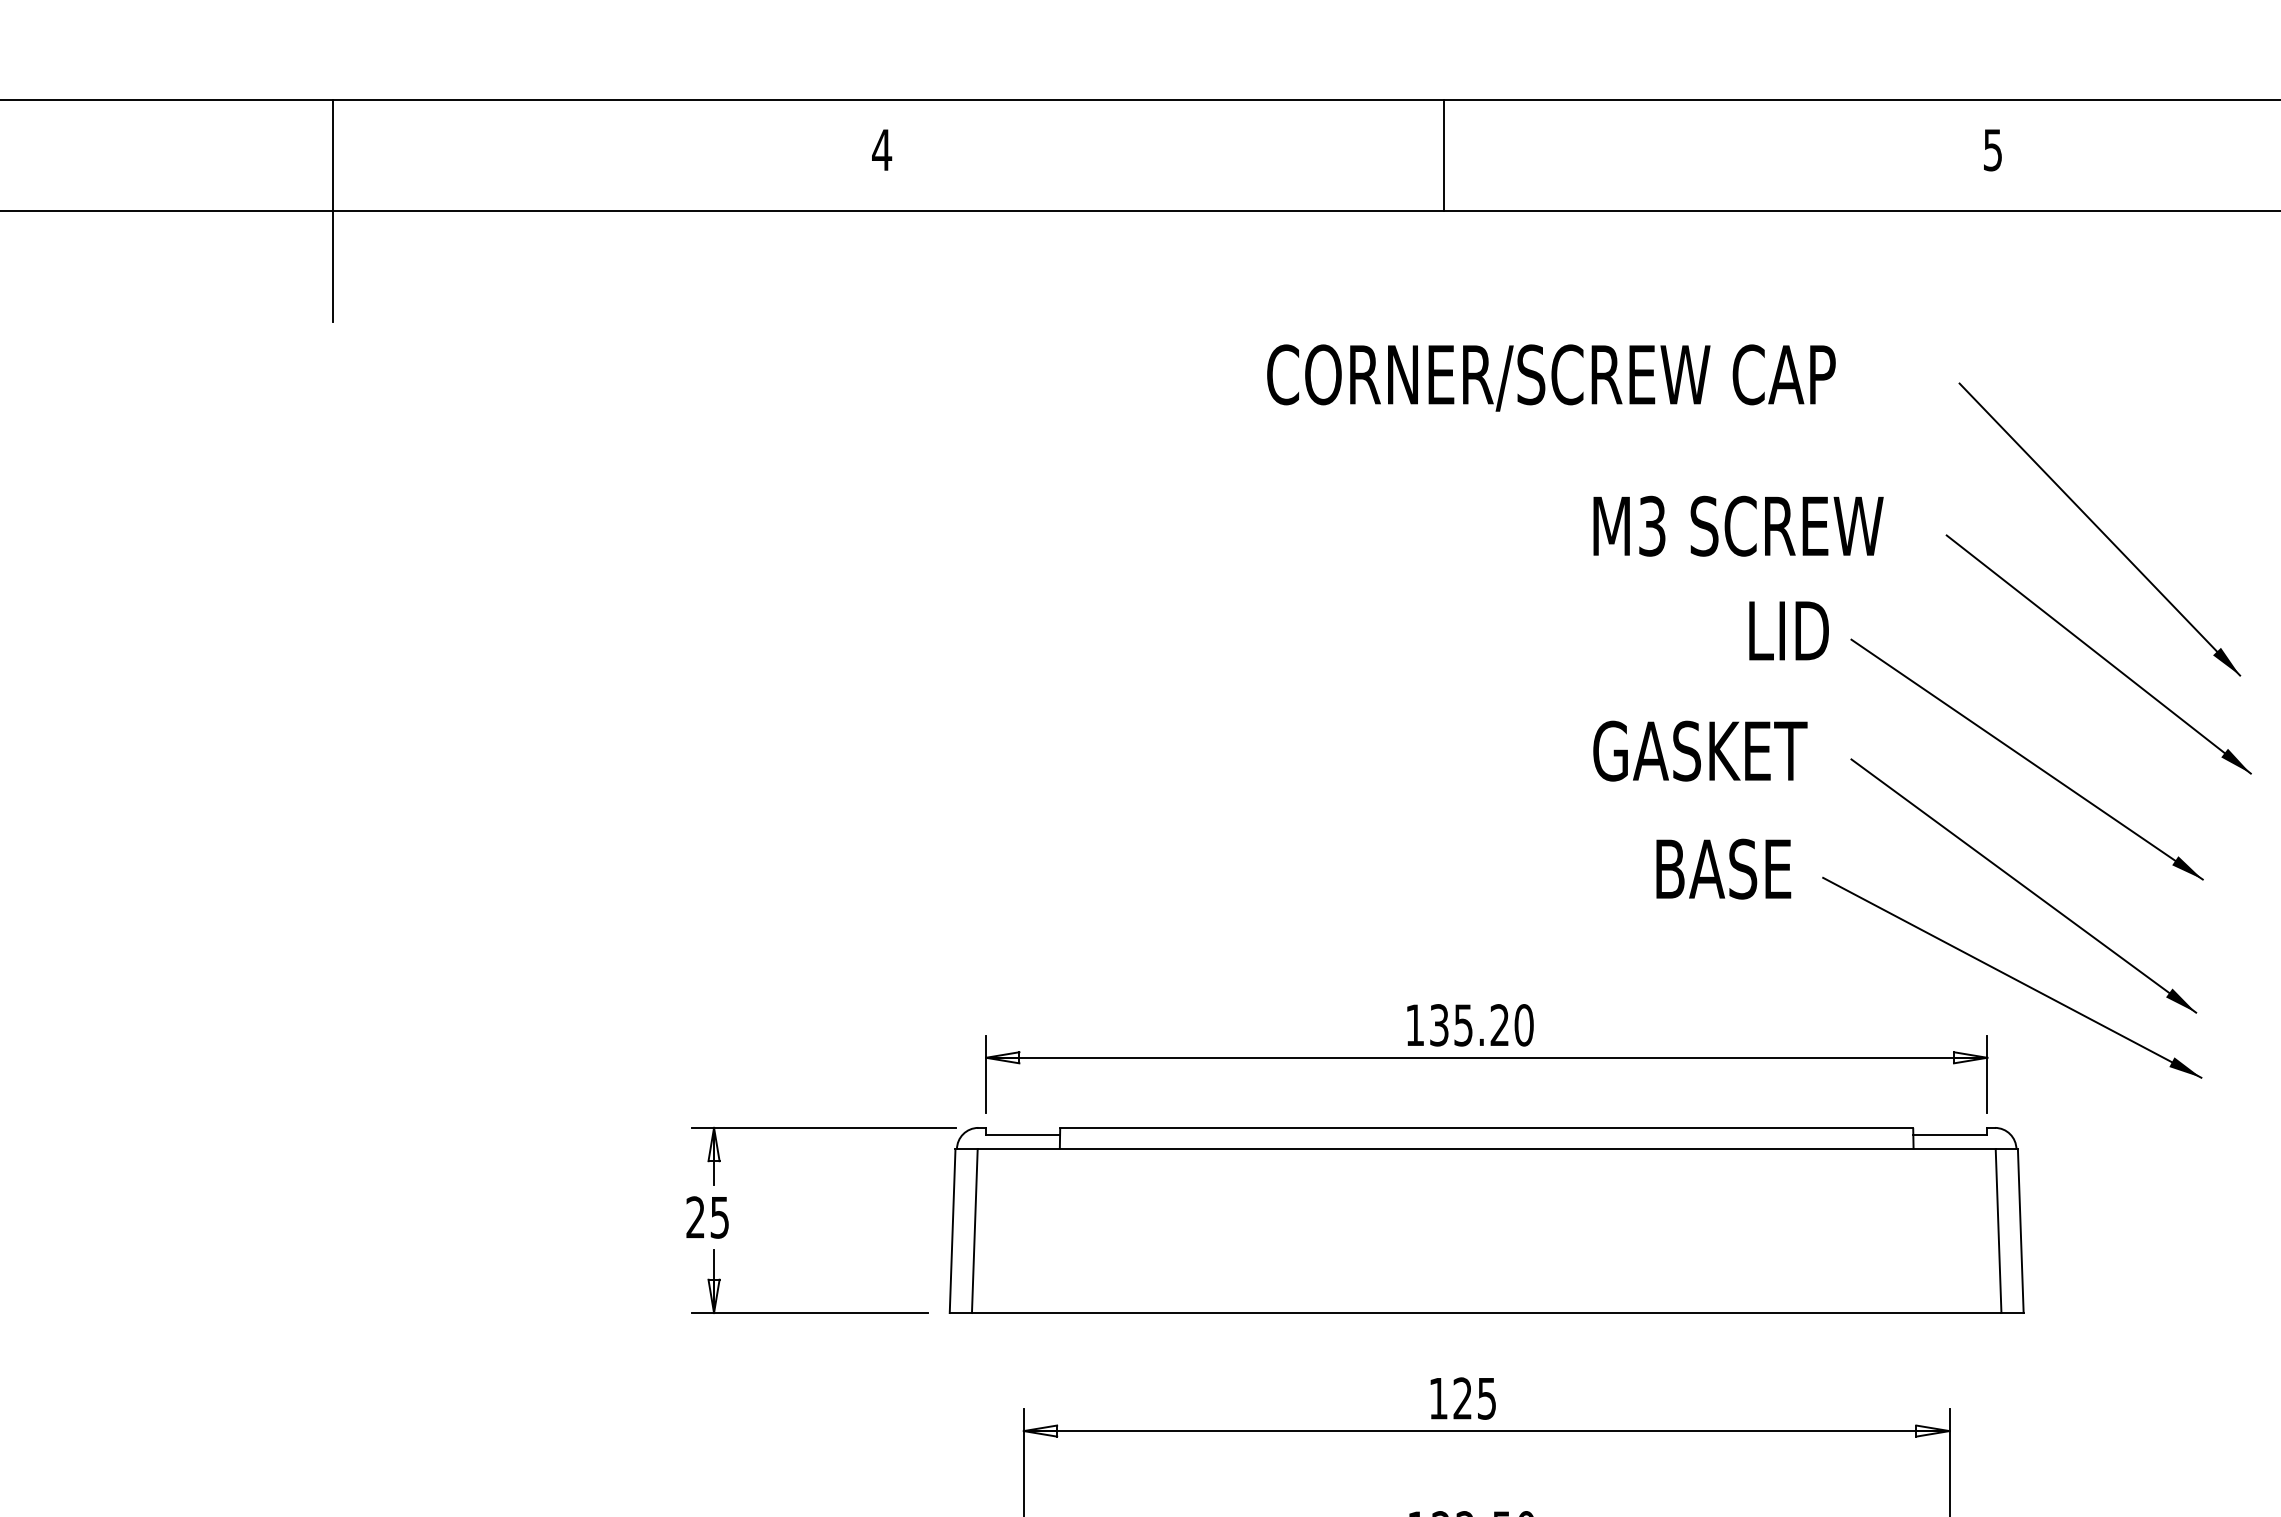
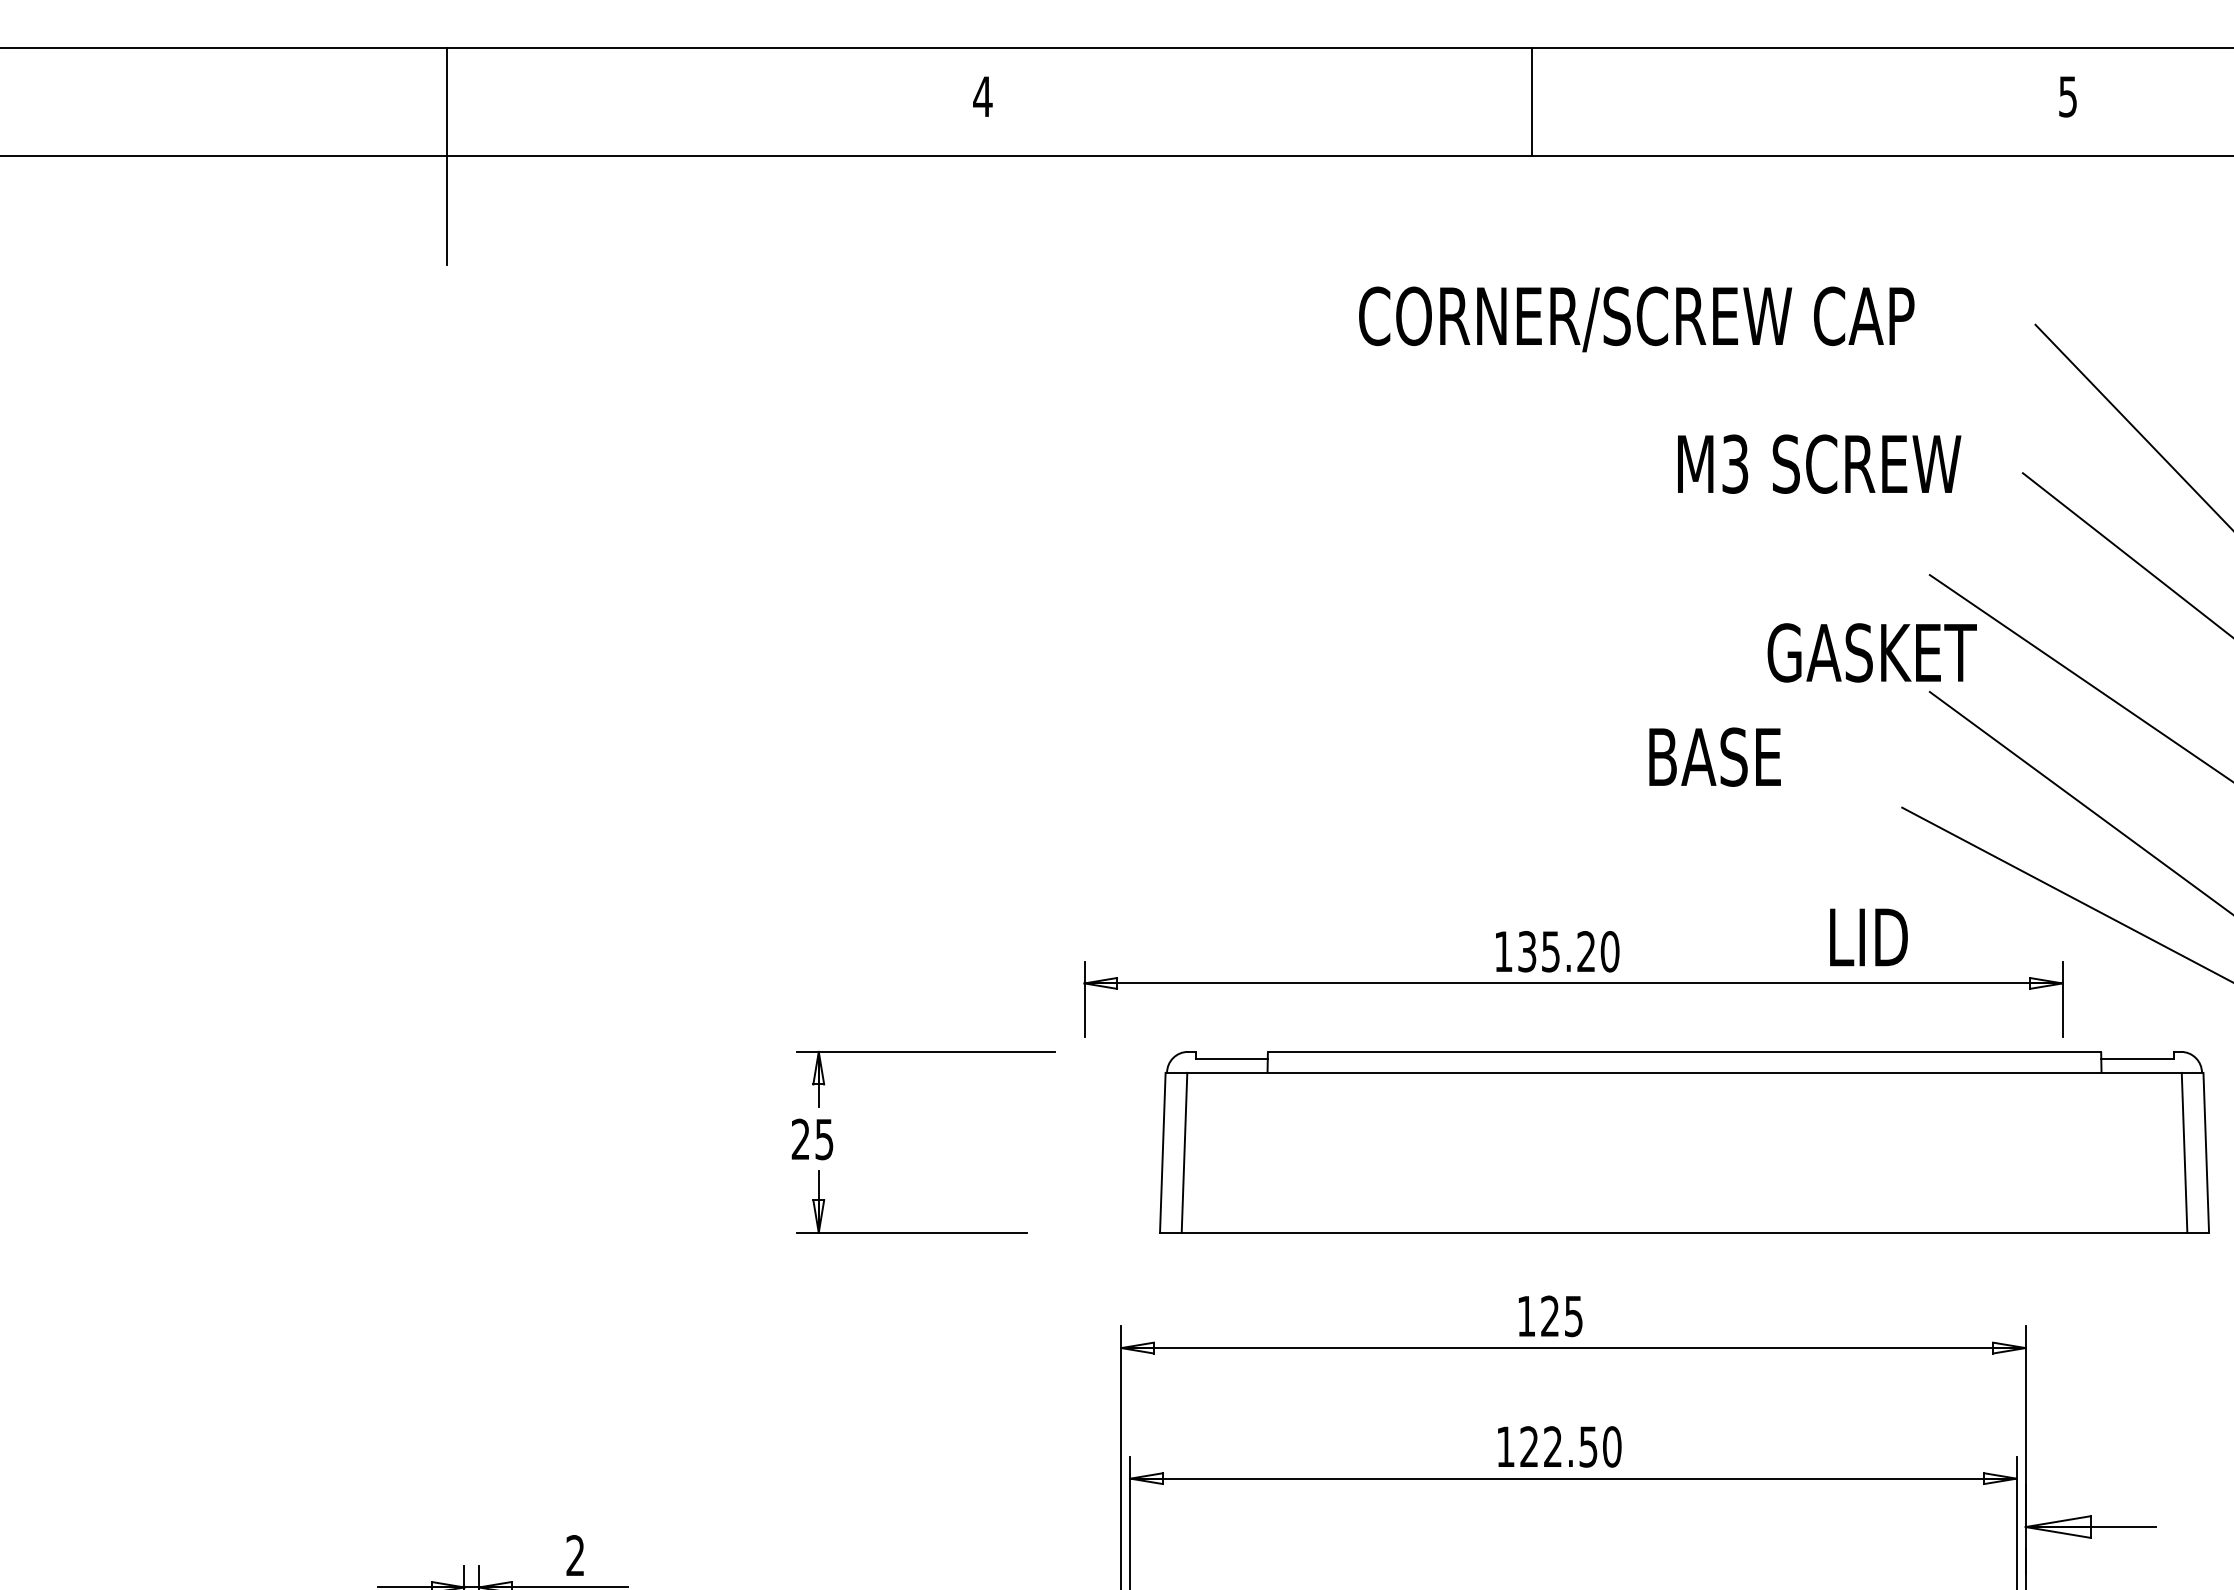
text: (1788, 630) -> (1868, 937), moved
text: (1699, 750) -> (1871, 652), moved
text: (1723, 868) -> (1714, 756), moved
part: (1486, 1220) -> (1684, 1142), moved

